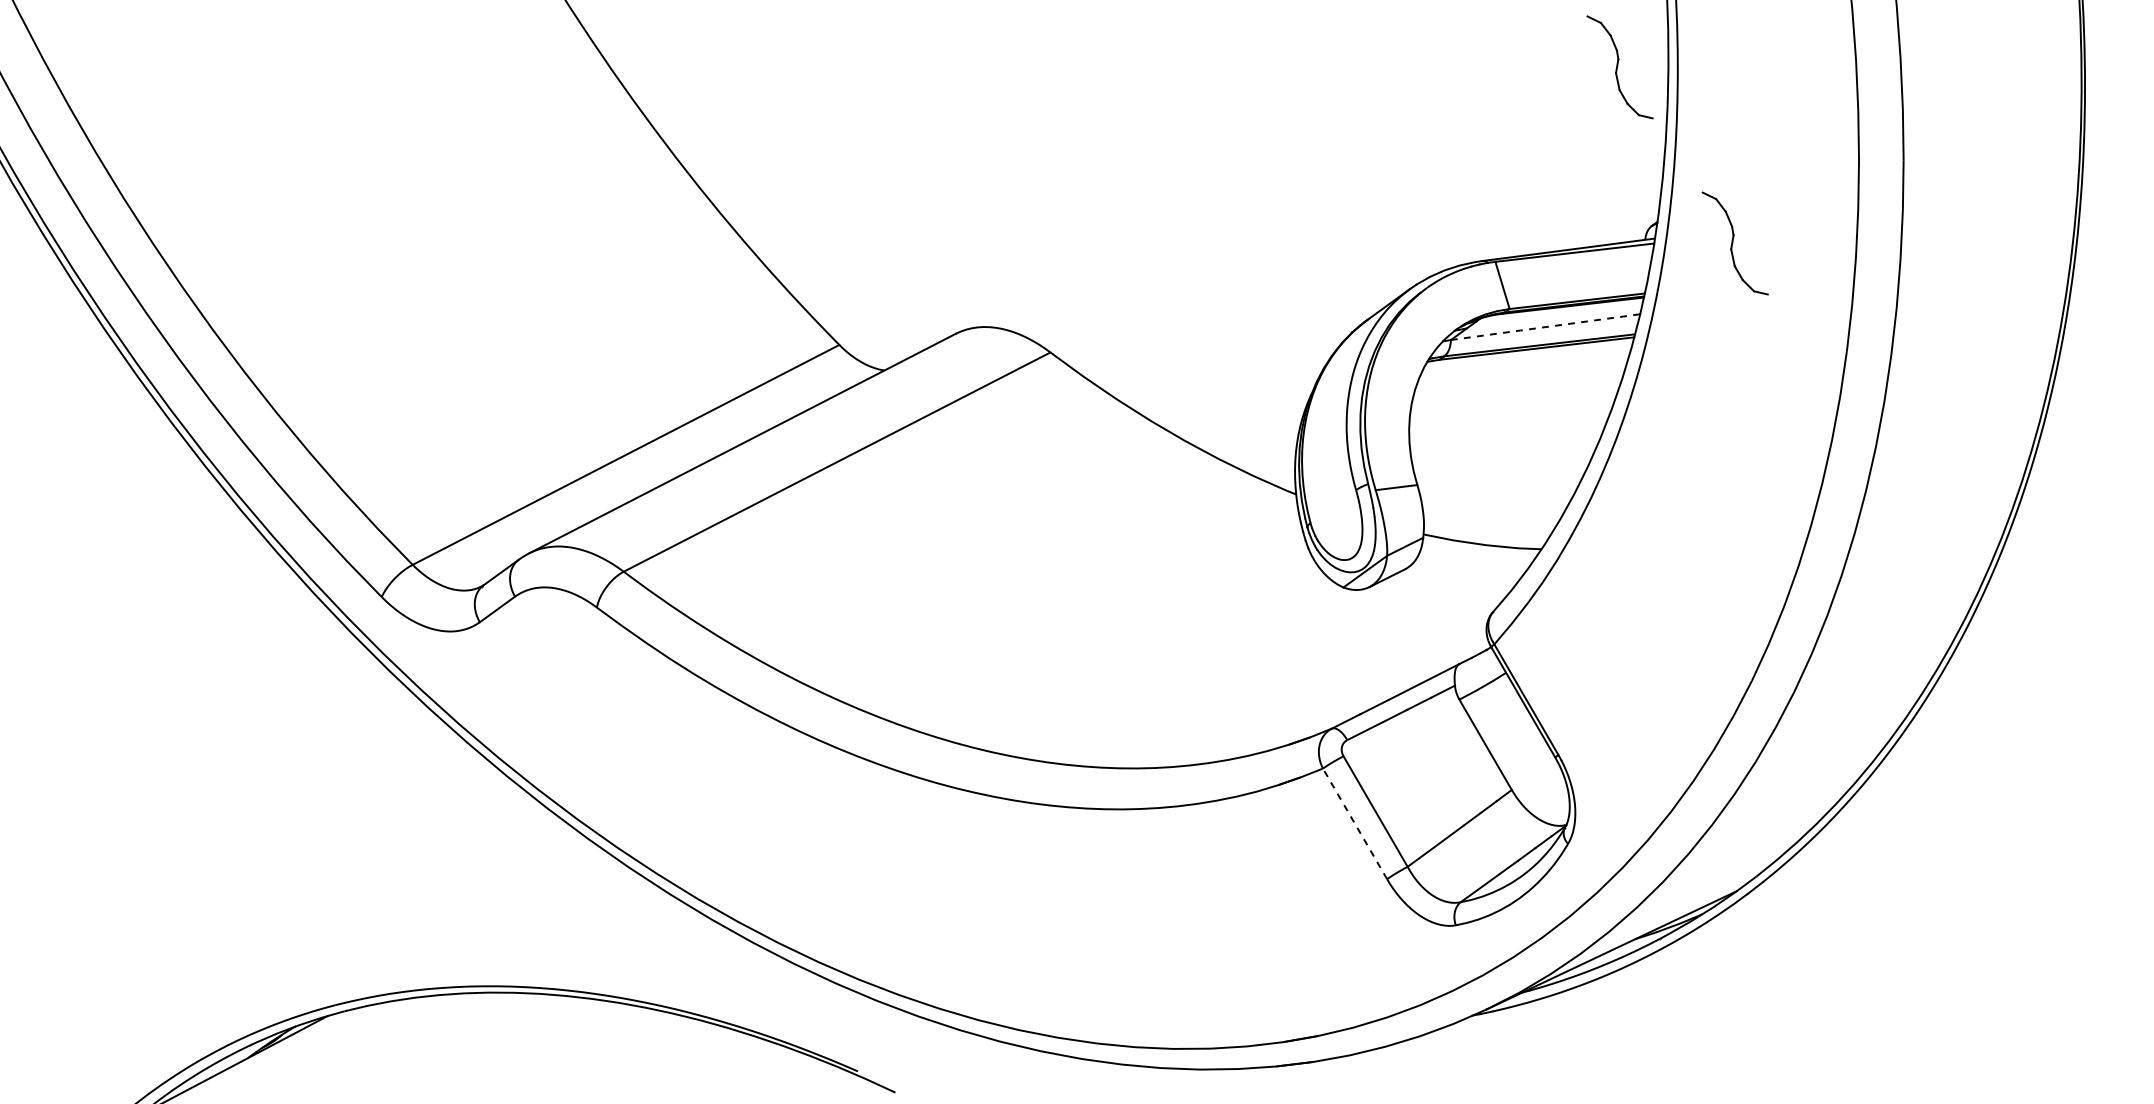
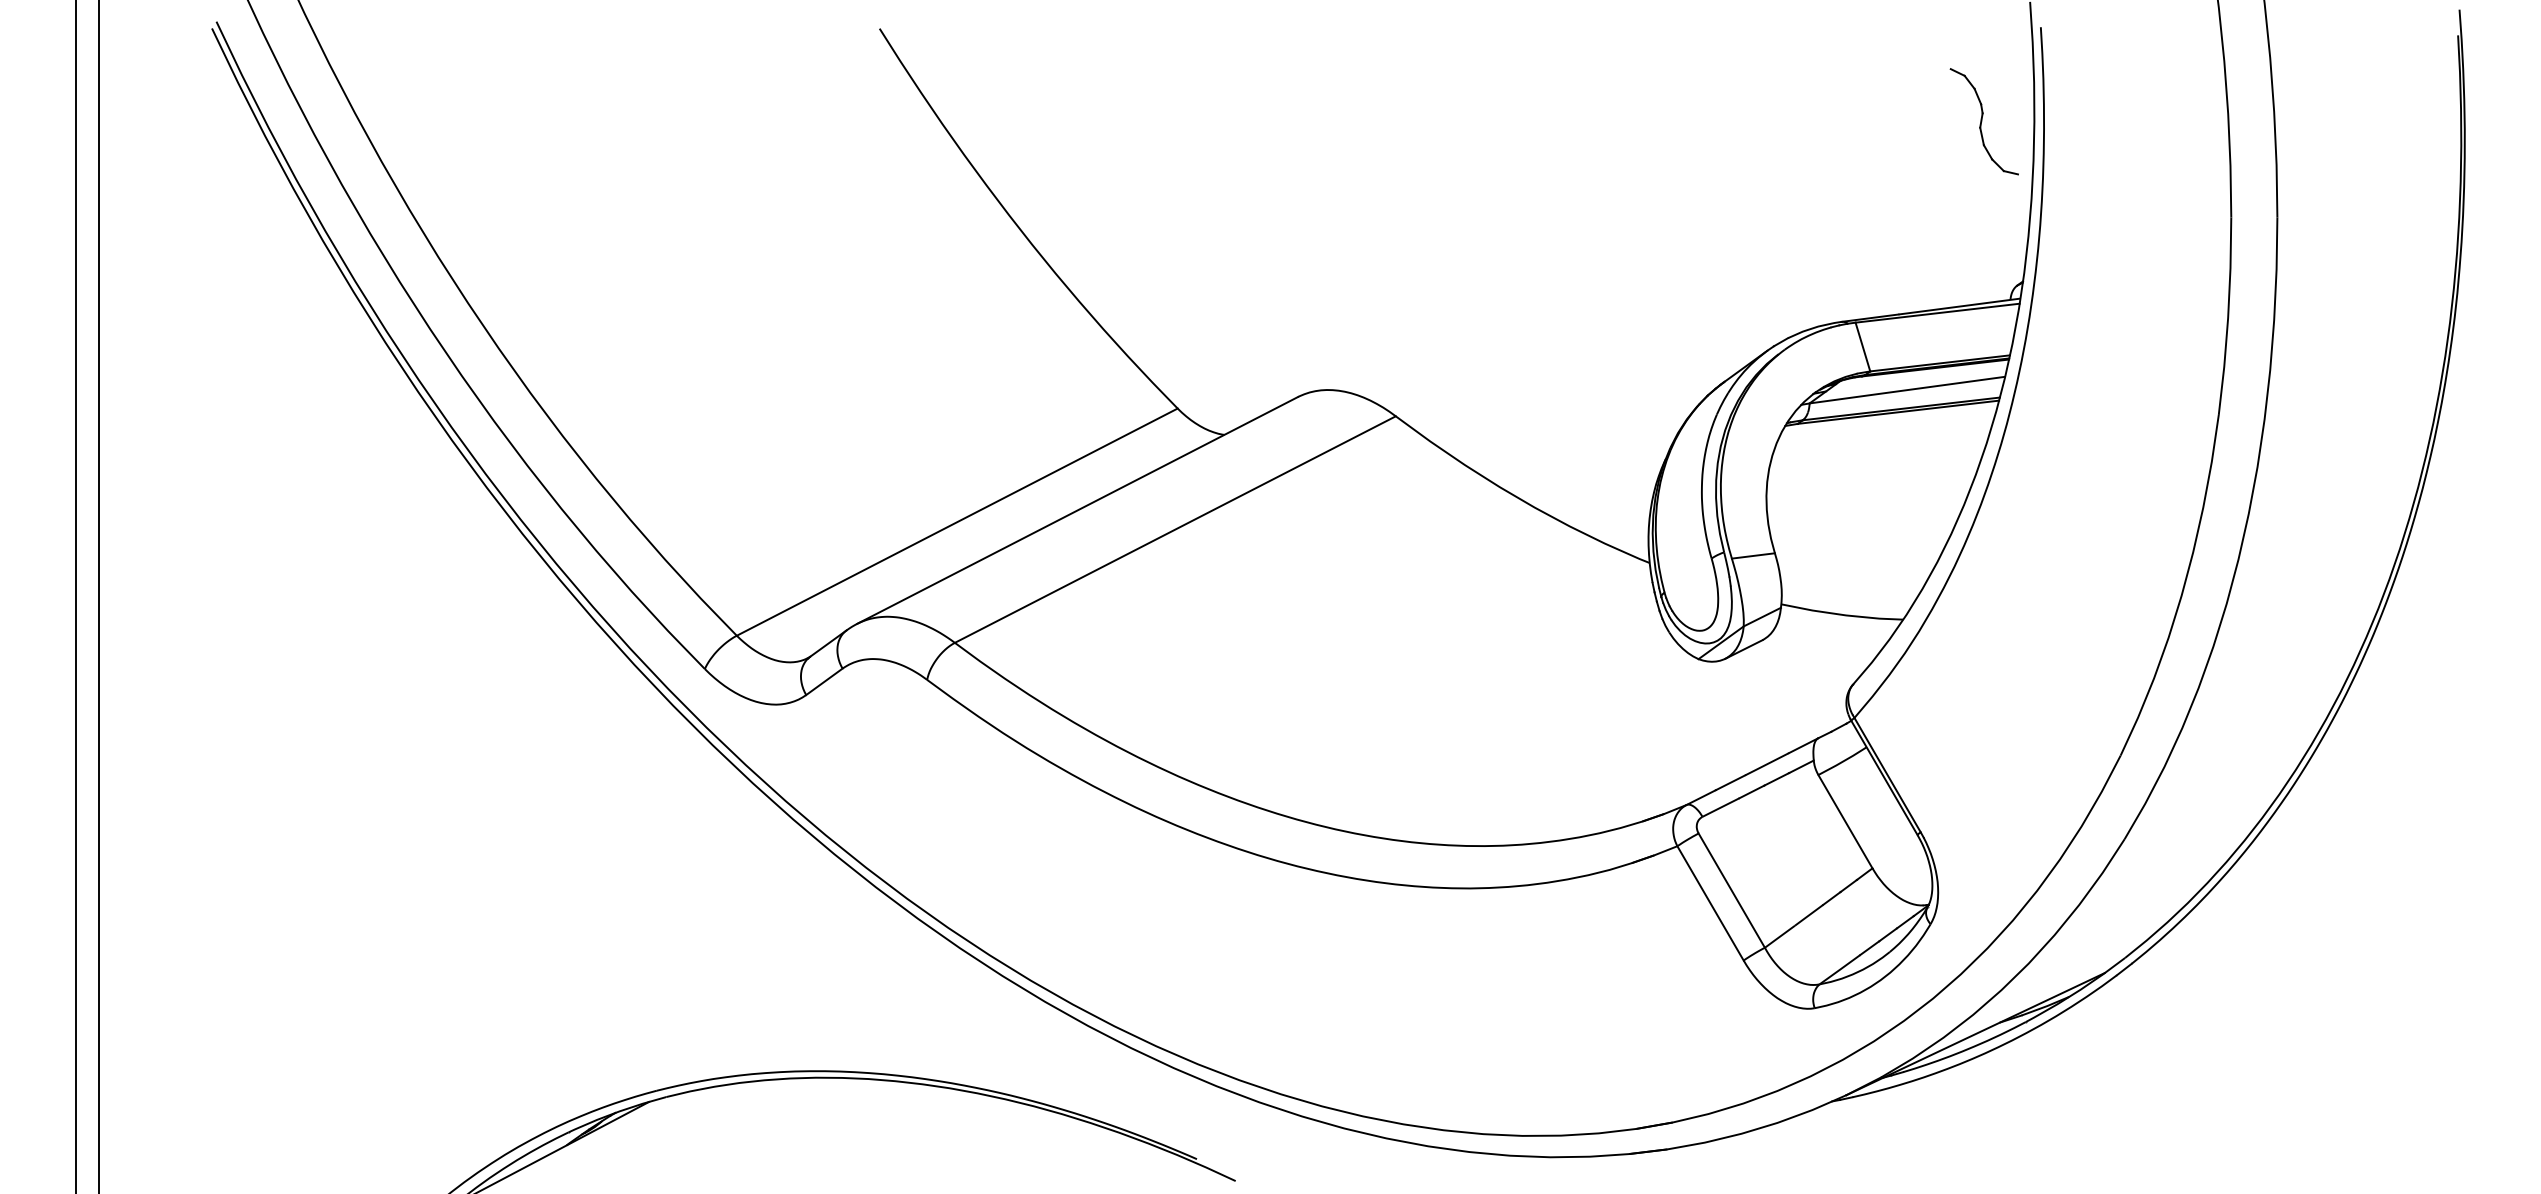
part: (1734, 243) -> (2102, 303), removed
line: (1546, 327) -> (1908, 390), dashed -> solid
line: (1355, 823) -> (1710, 902), dashed -> solid

